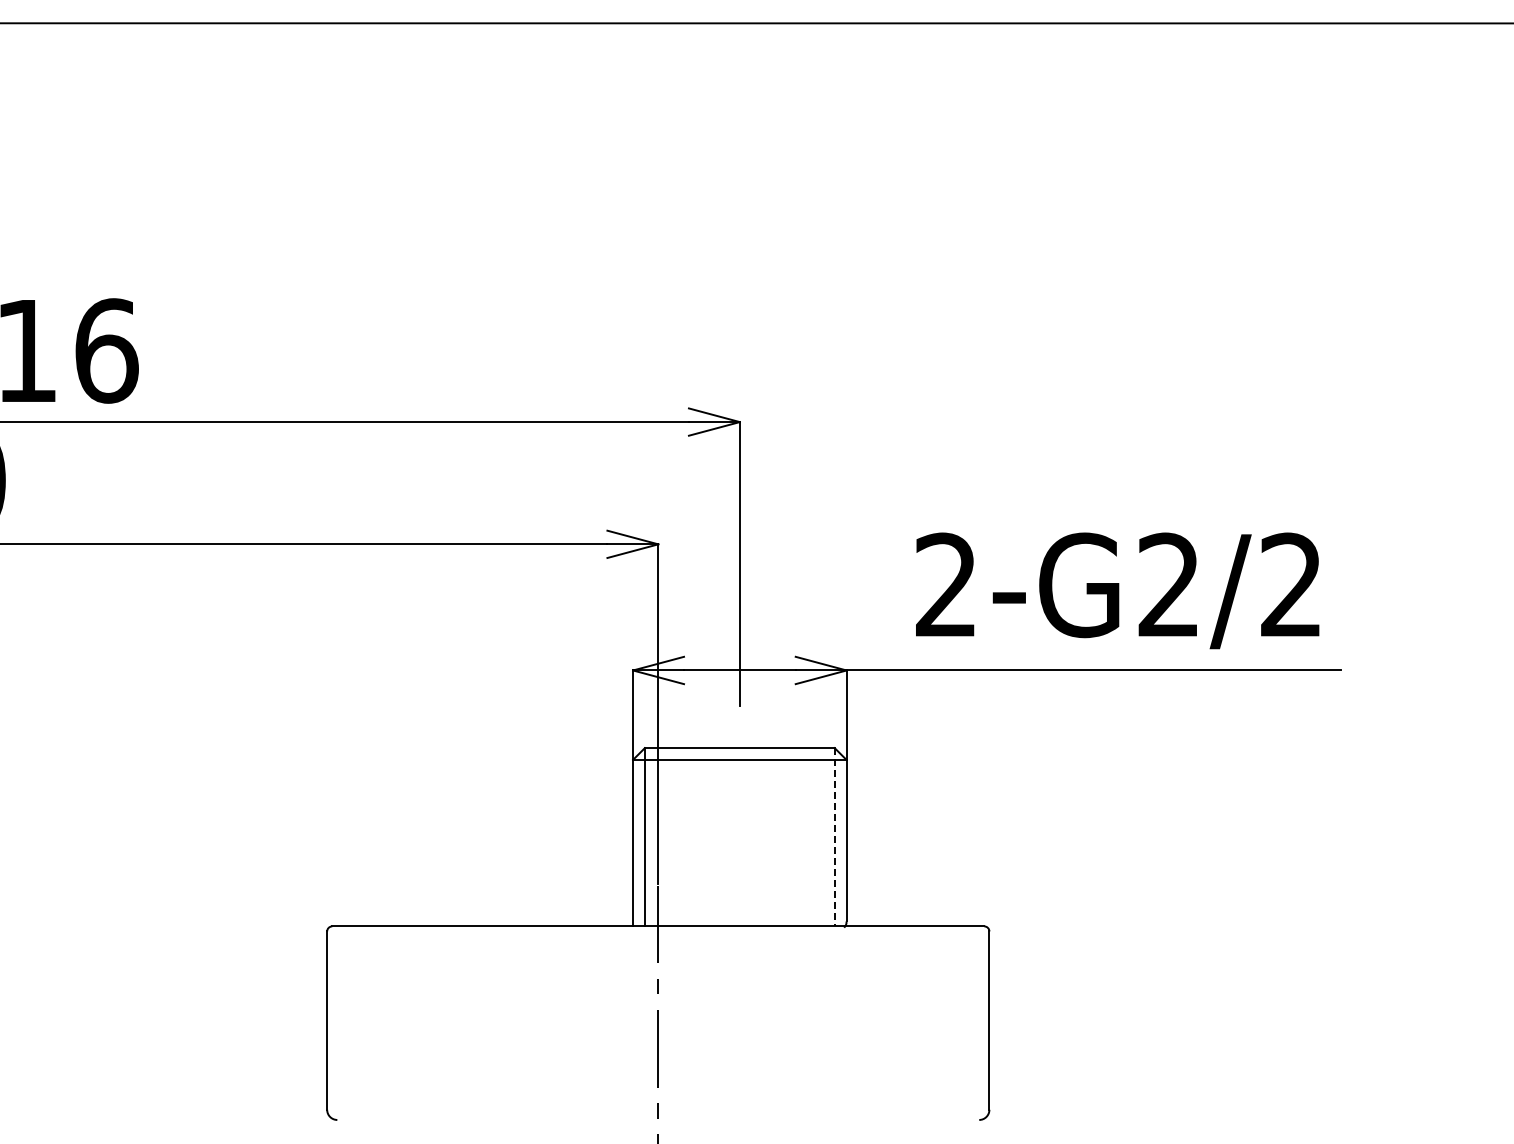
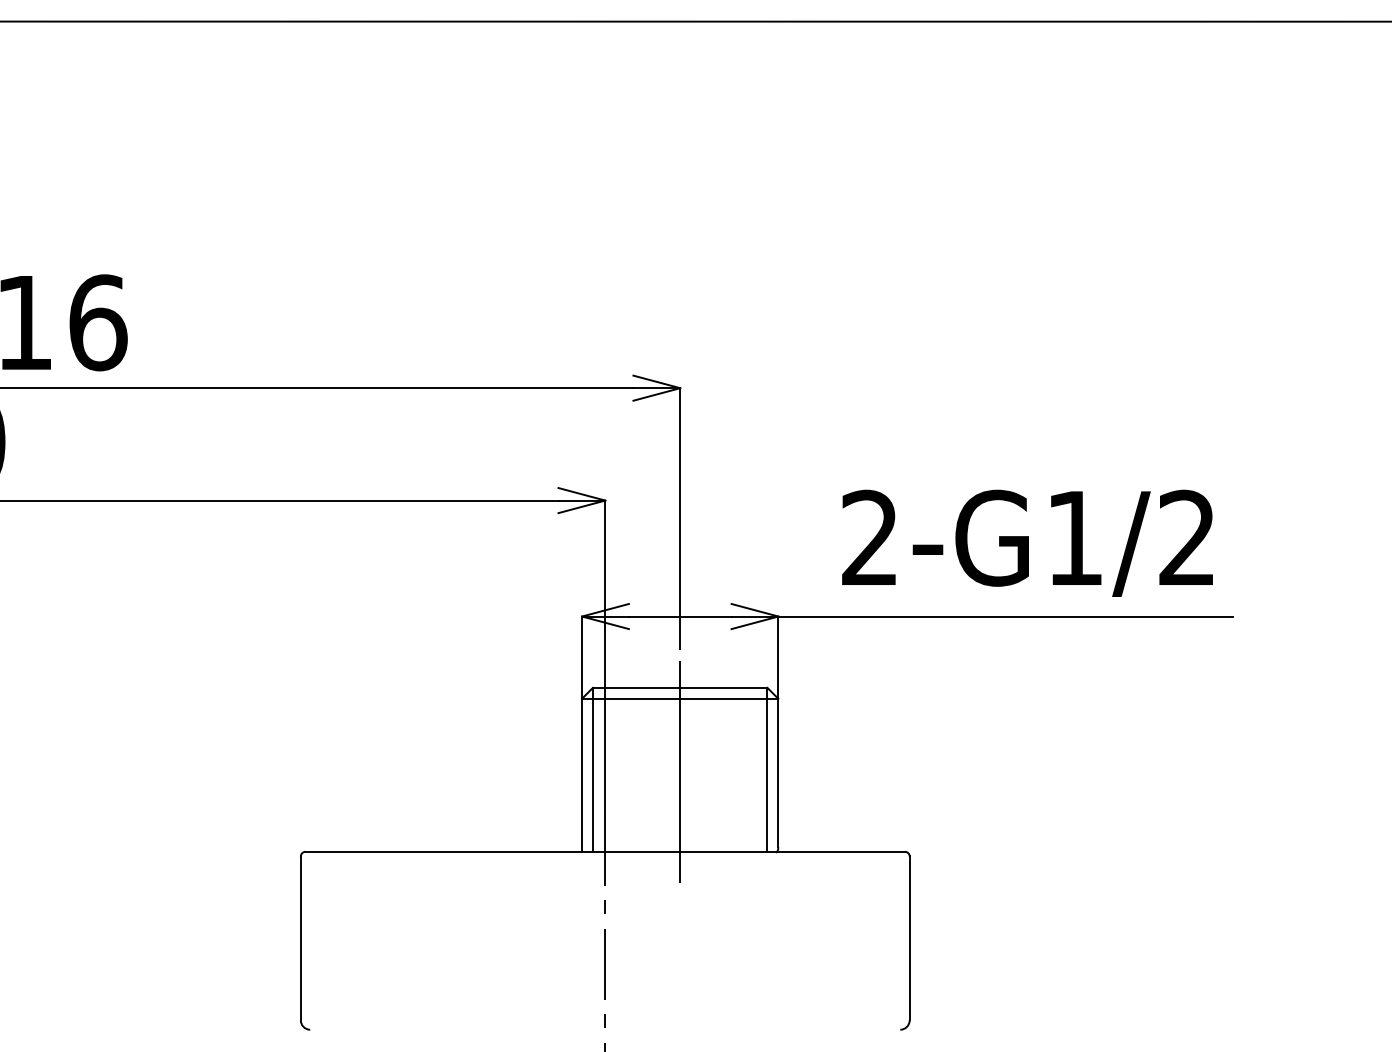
text: (1167, 584) -> (1073, 537), 2-G2/2 -> 2-G1/2
line: (834, 837) -> (767, 770), dashed -> solid
line: (739, 839) -> (679, 771), added

